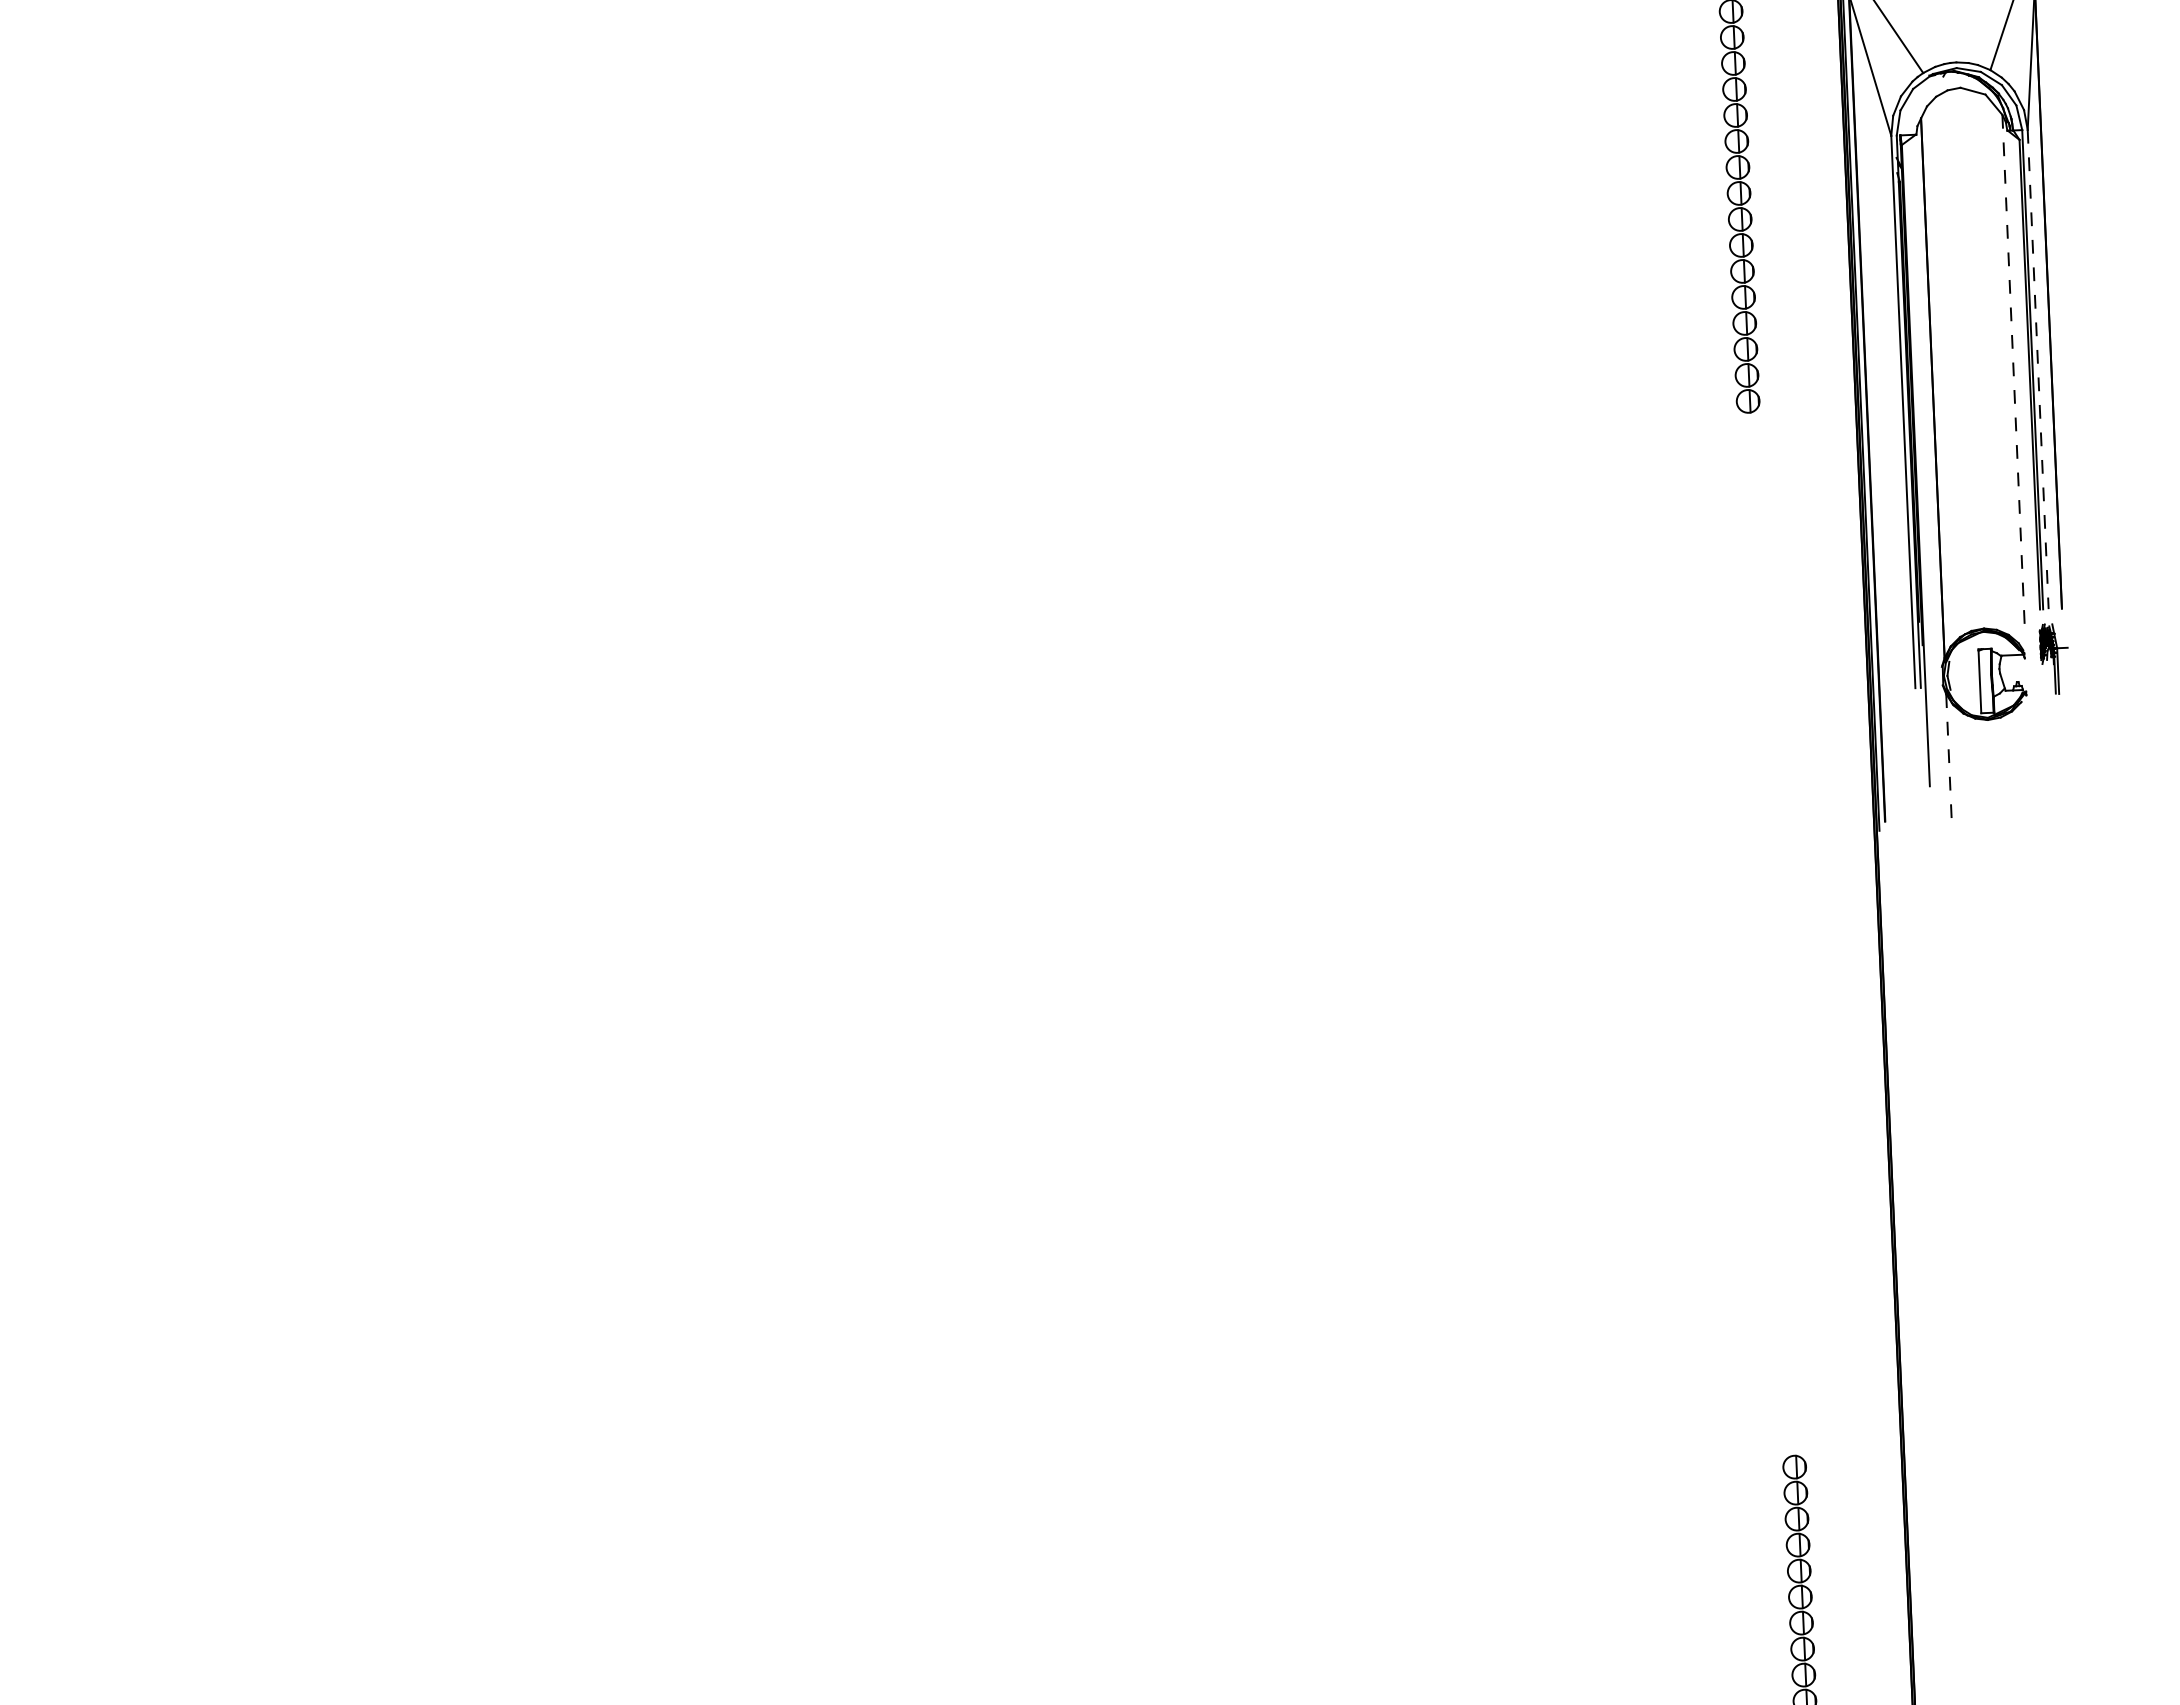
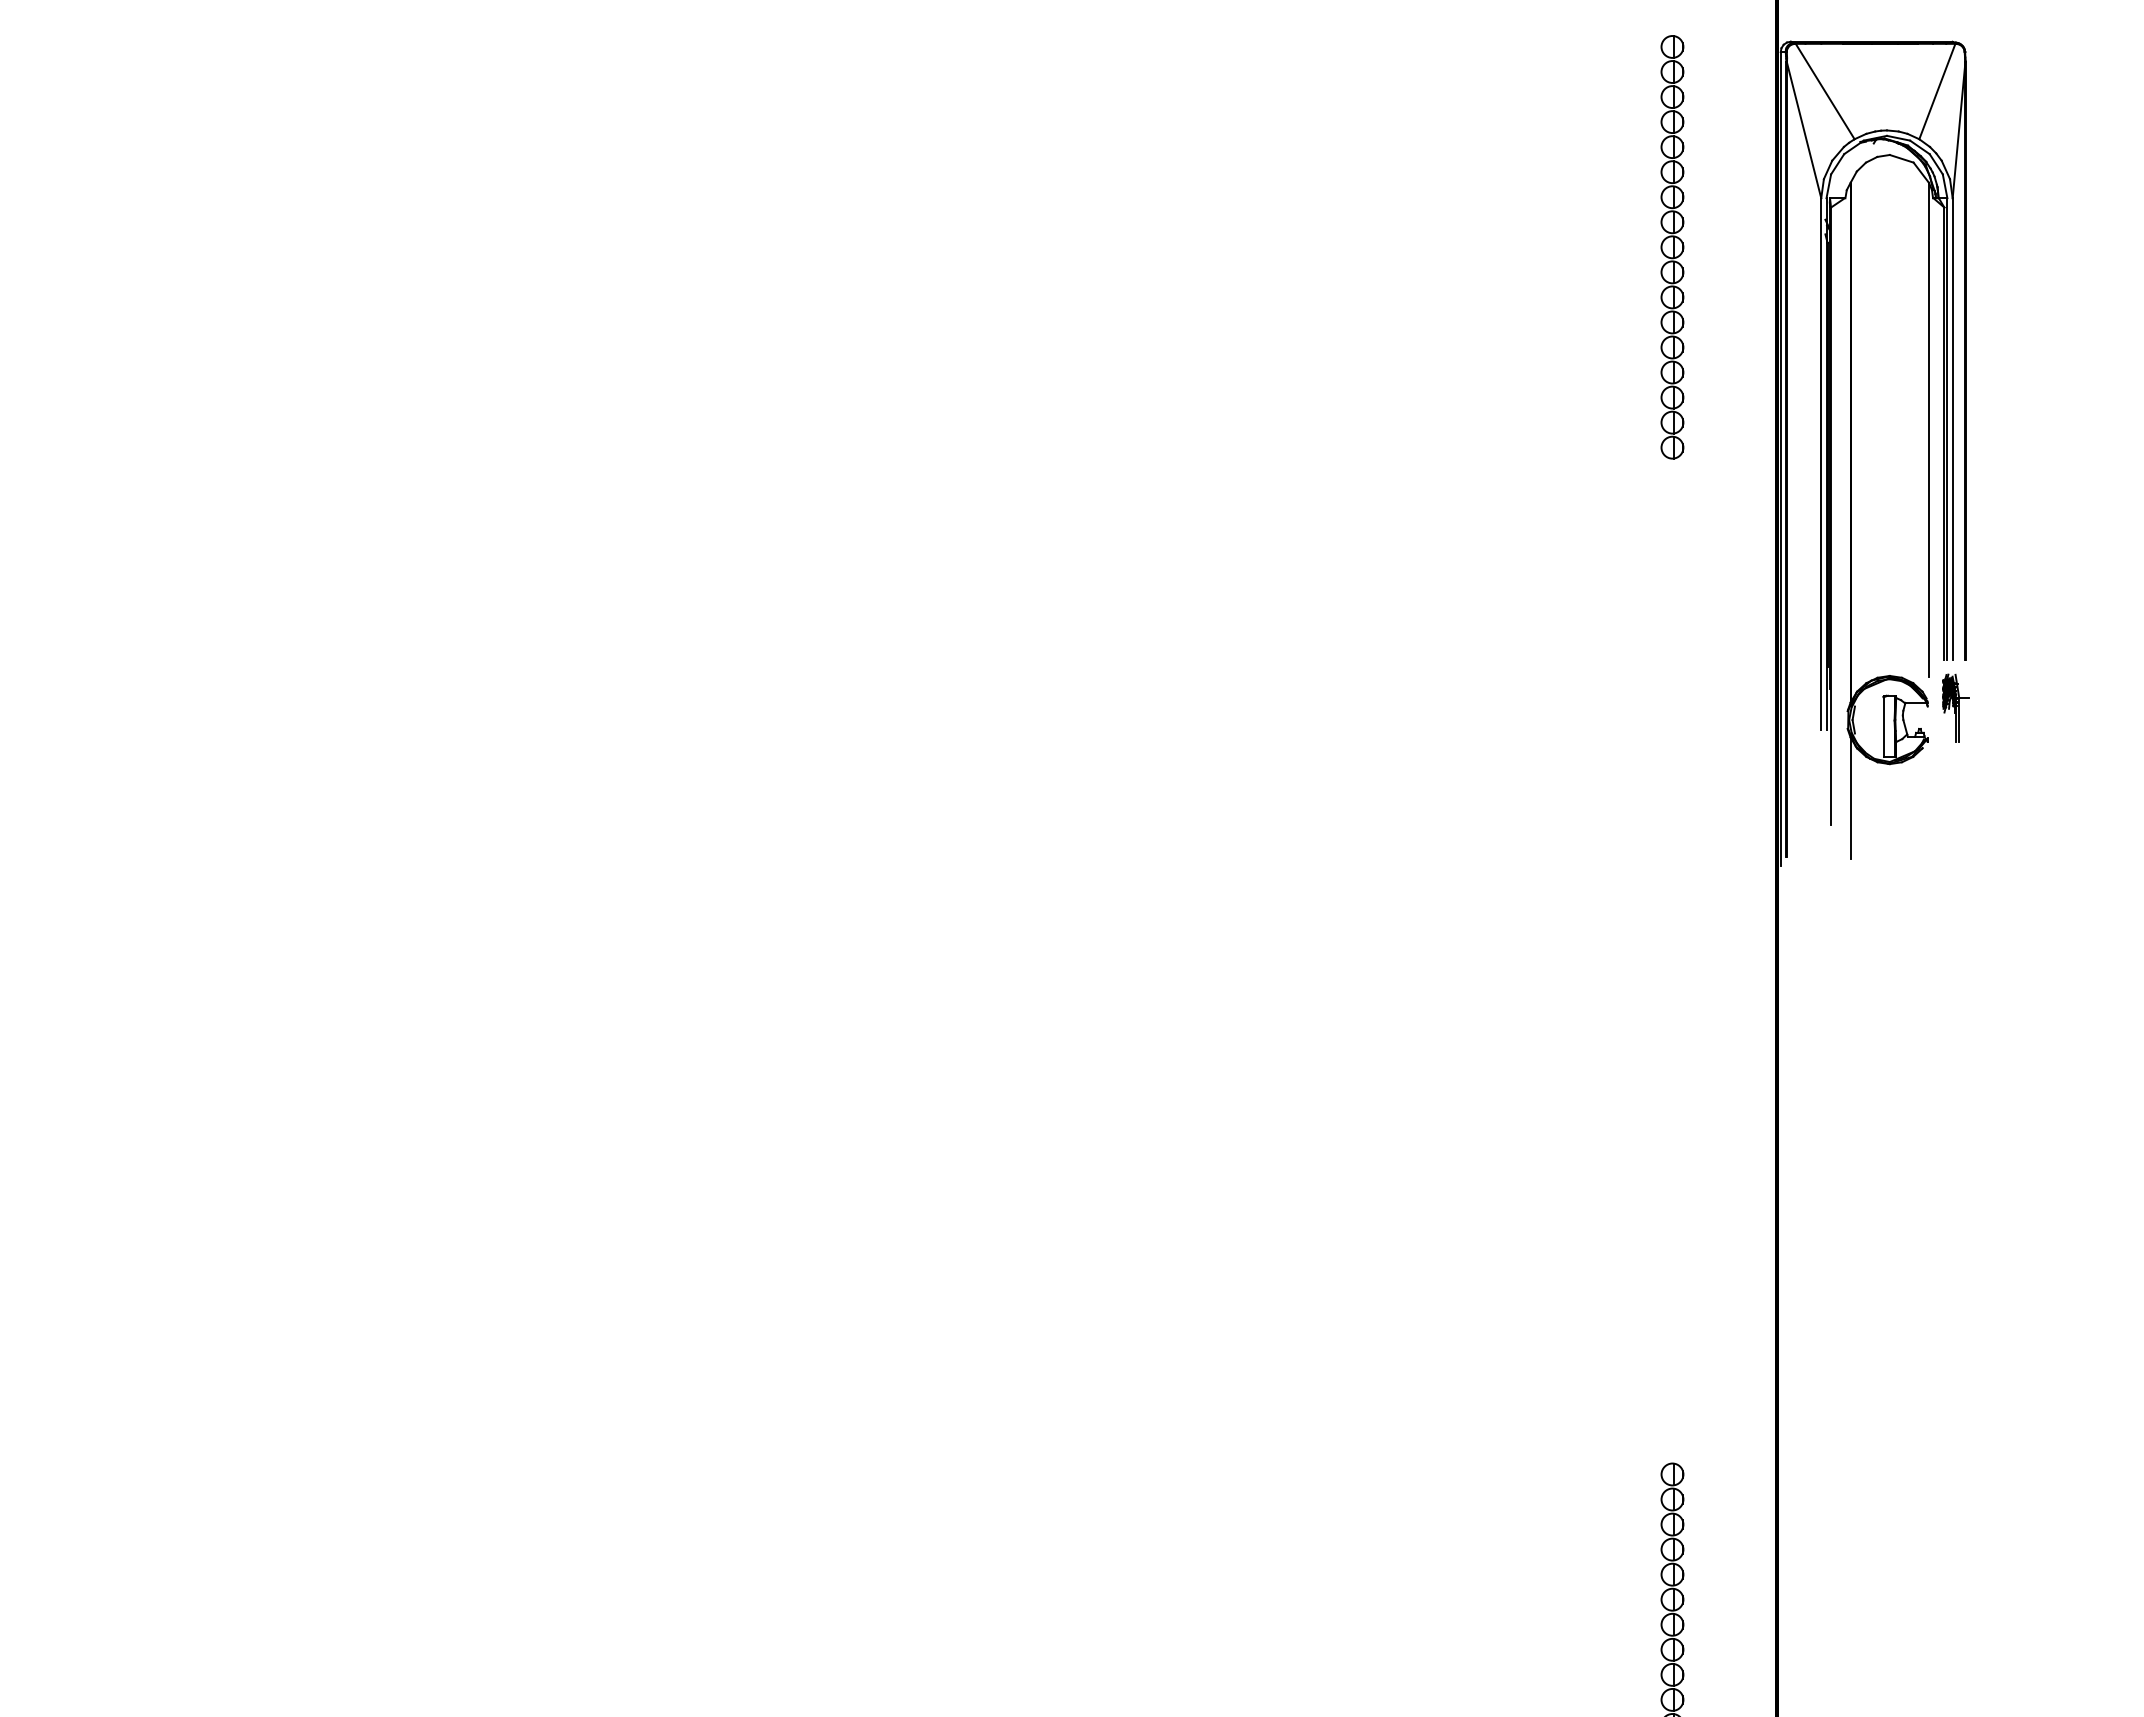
line: (2038, 369) -> (1952, 429), dashed -> solid
line: (2013, 371) -> (1928, 430), dashed -> solid
line: (1948, 757) -> (1850, 798), dashed -> solid

